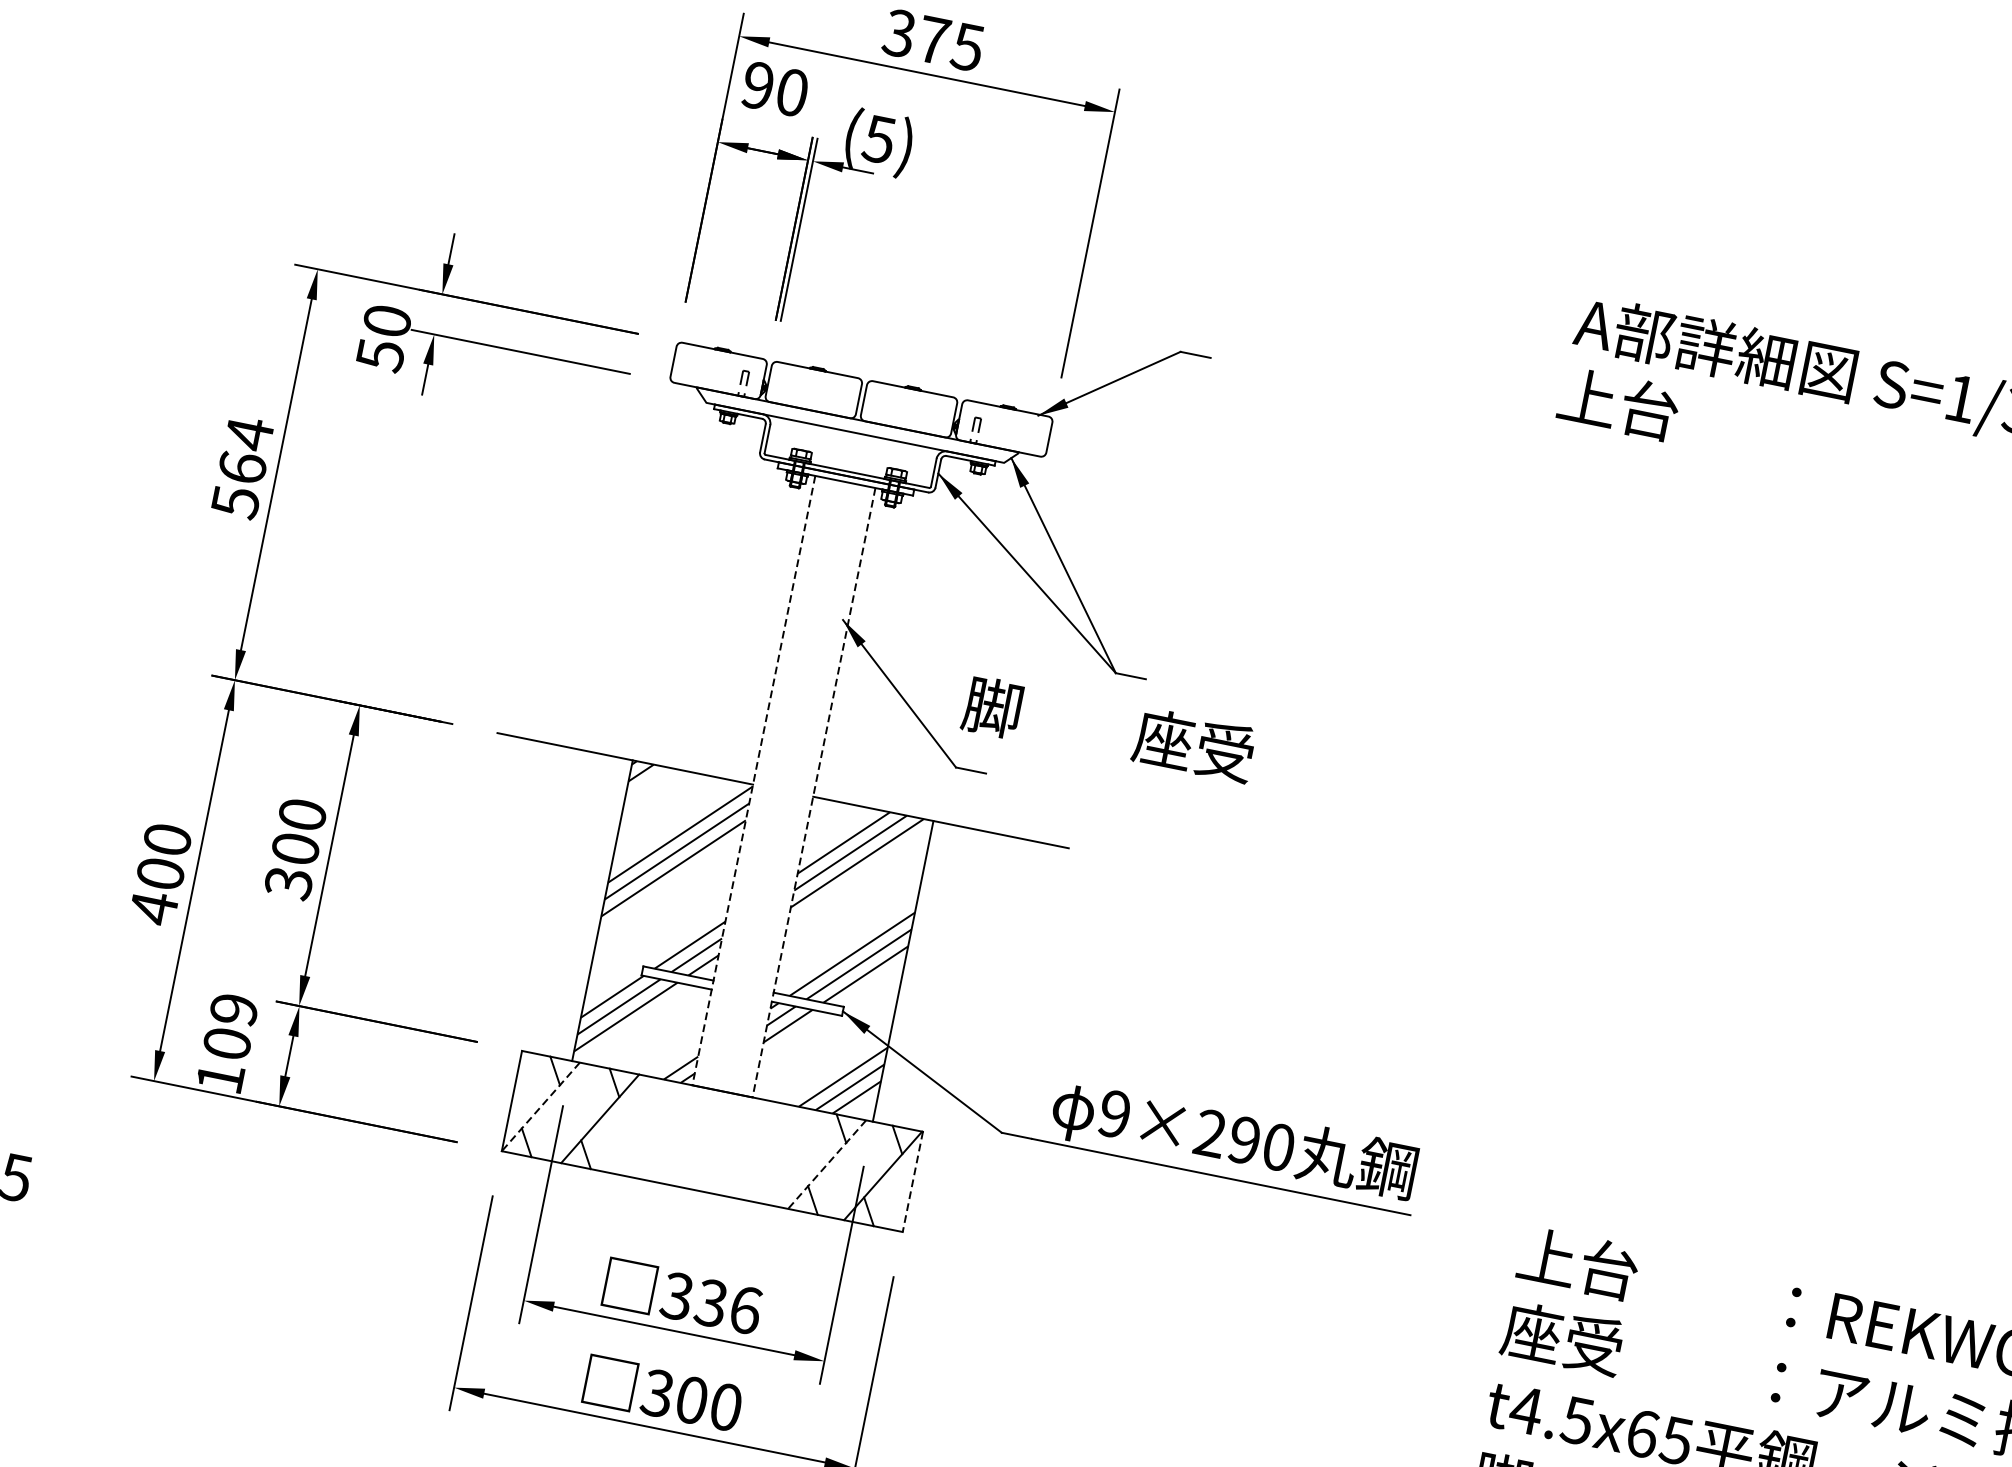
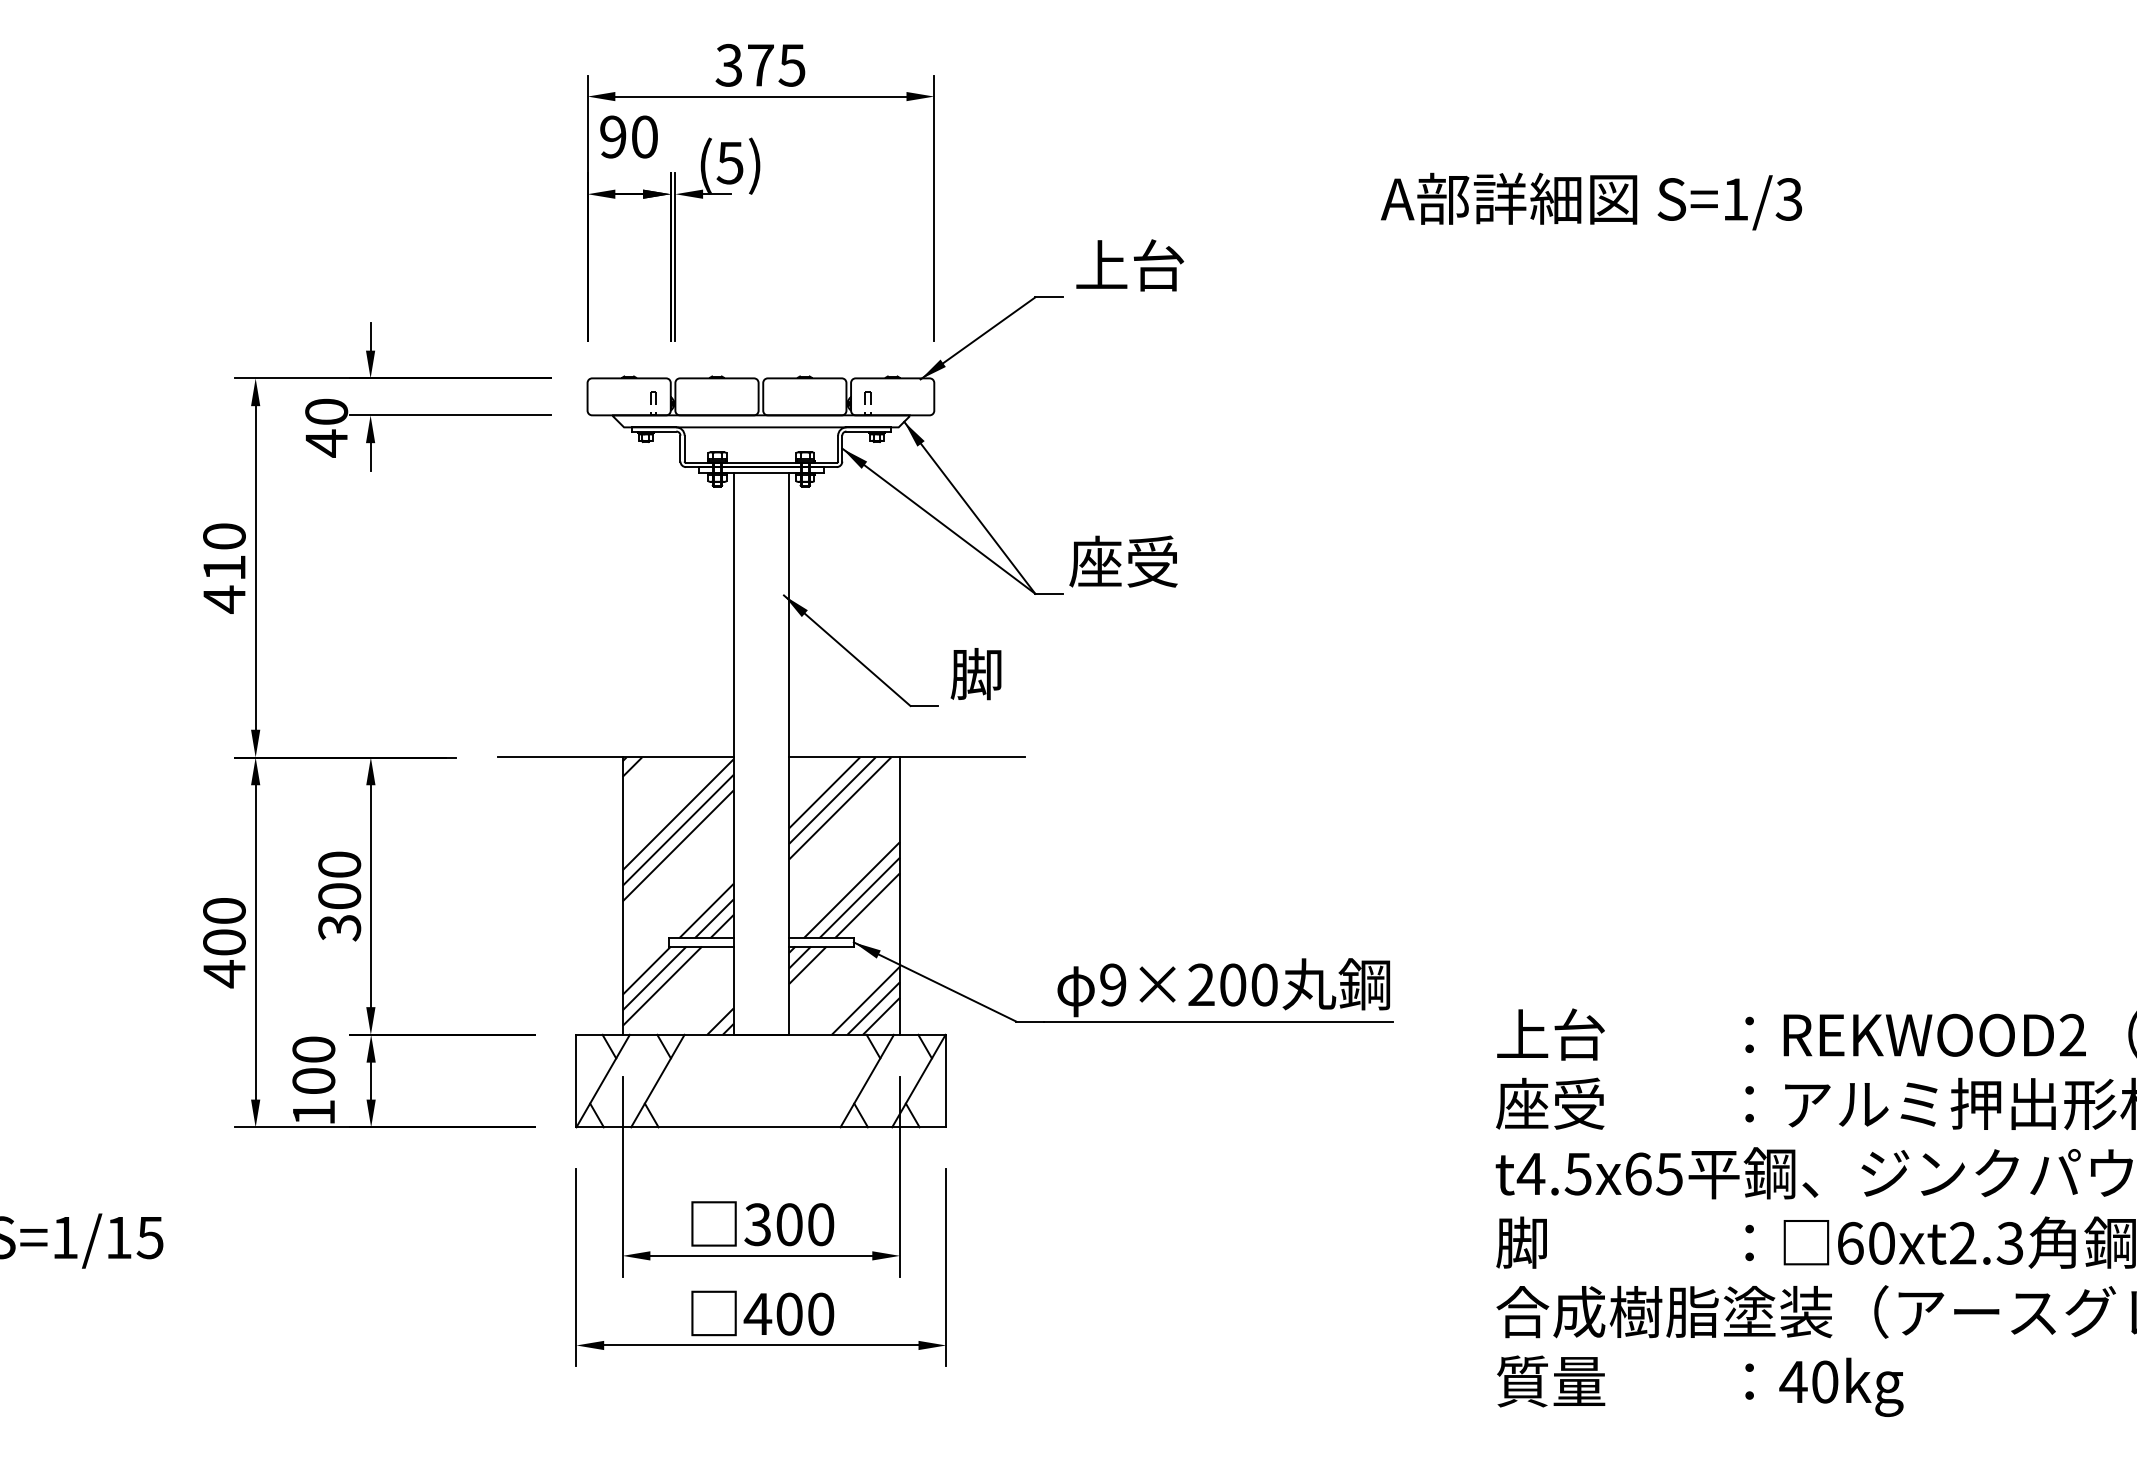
text: (380, 355) -> (326, 443), 50 -> 40
text: (1619, 404) -> (1130, 265), moved
text: (242, 467) -> (224, 567), 564 -> 410
text: (991, 707) -> (975, 674), moved
text: (1194, 744) -> (1123, 561), moved
line: (753, 781) -> (733, 754), dashed -> solid
line: (814, 793) -> (789, 754), dashed -> solid
text: (233, 1009) -> (313, 1049), 109 -> 100
line: (540, 1107) -> (602, 1081), dashed -> solid
text: (1245, 1139) -> (1233, 984), 9×290 -> 9×200
line: (826, 1164) -> (866, 1081), dashed -> solid
line: (912, 1182) -> (946, 1081), dashed -> solid
text: (727, 1306) -> (804, 1224), 336 -> 300
text: (657, 1392) -> (757, 1313), 300 -> 400

